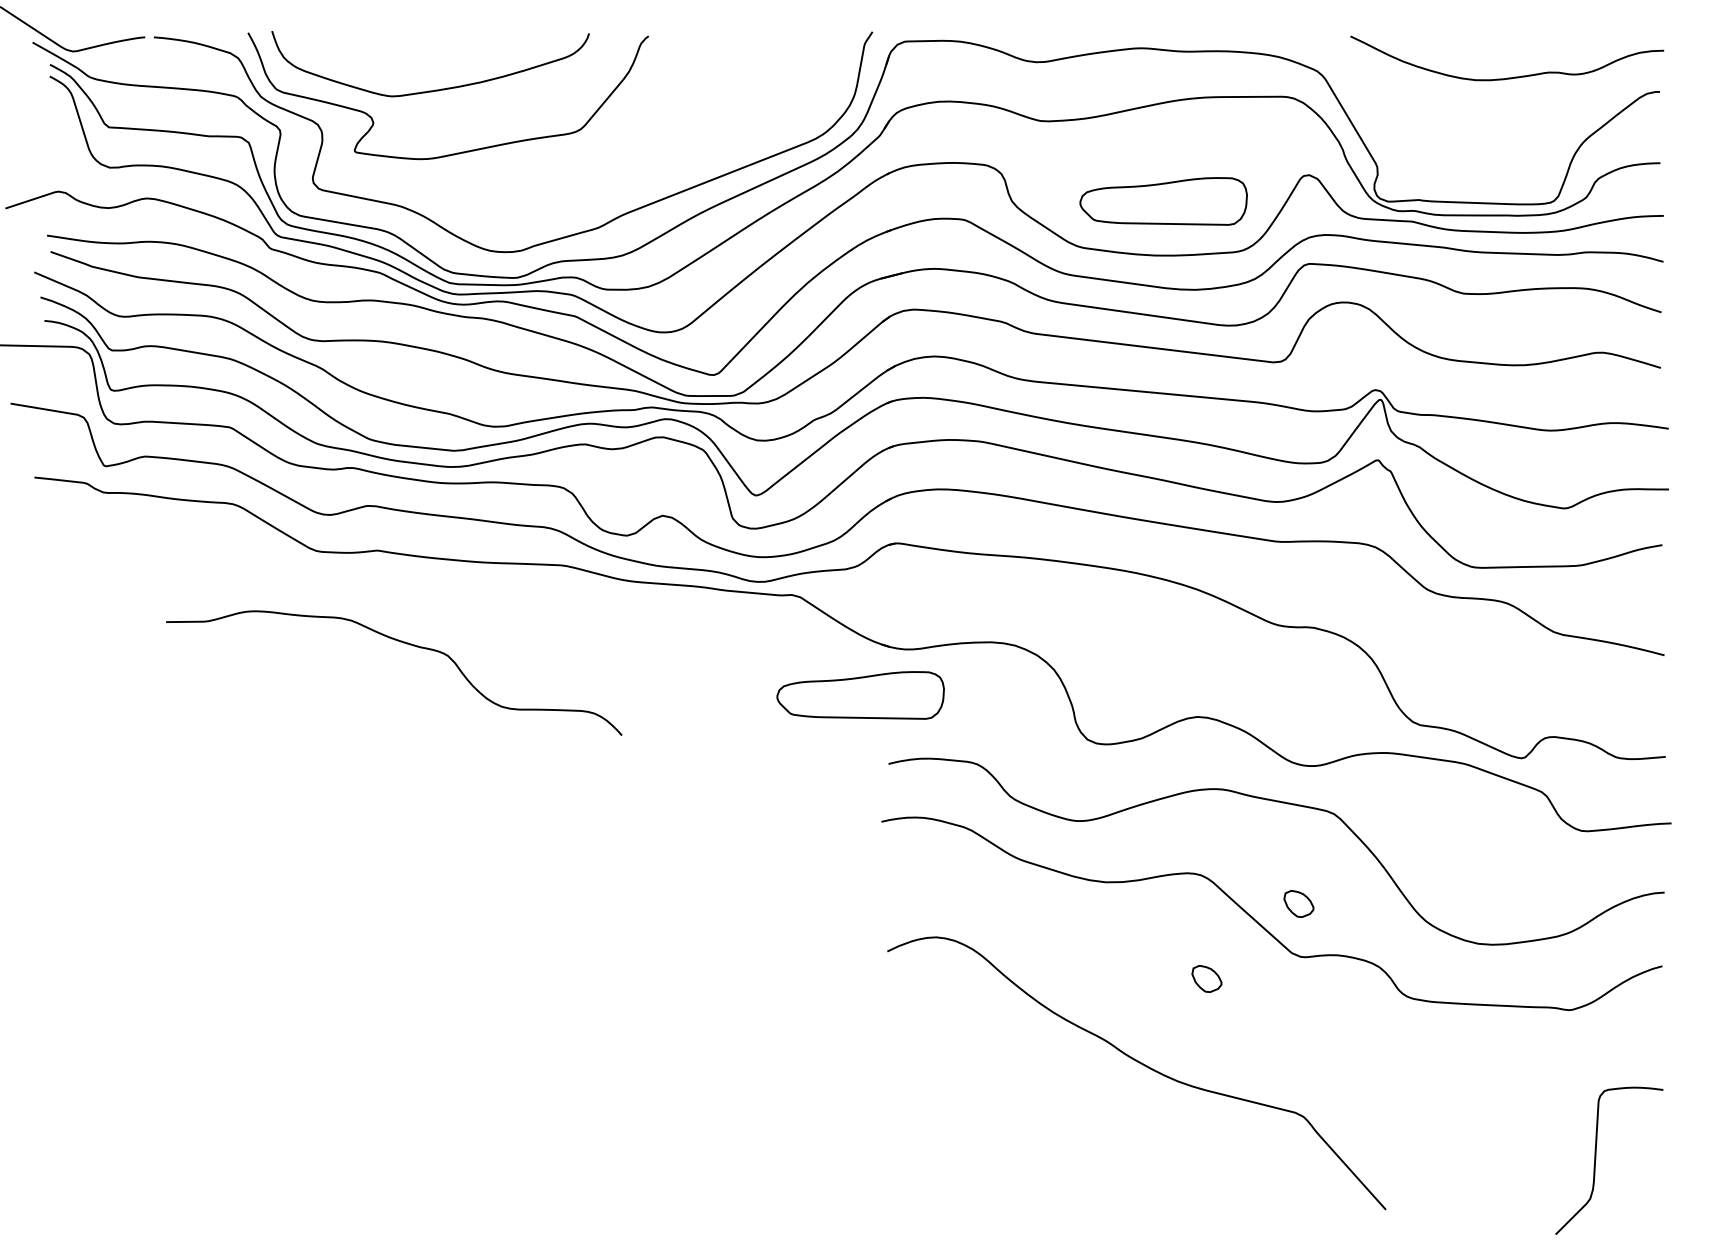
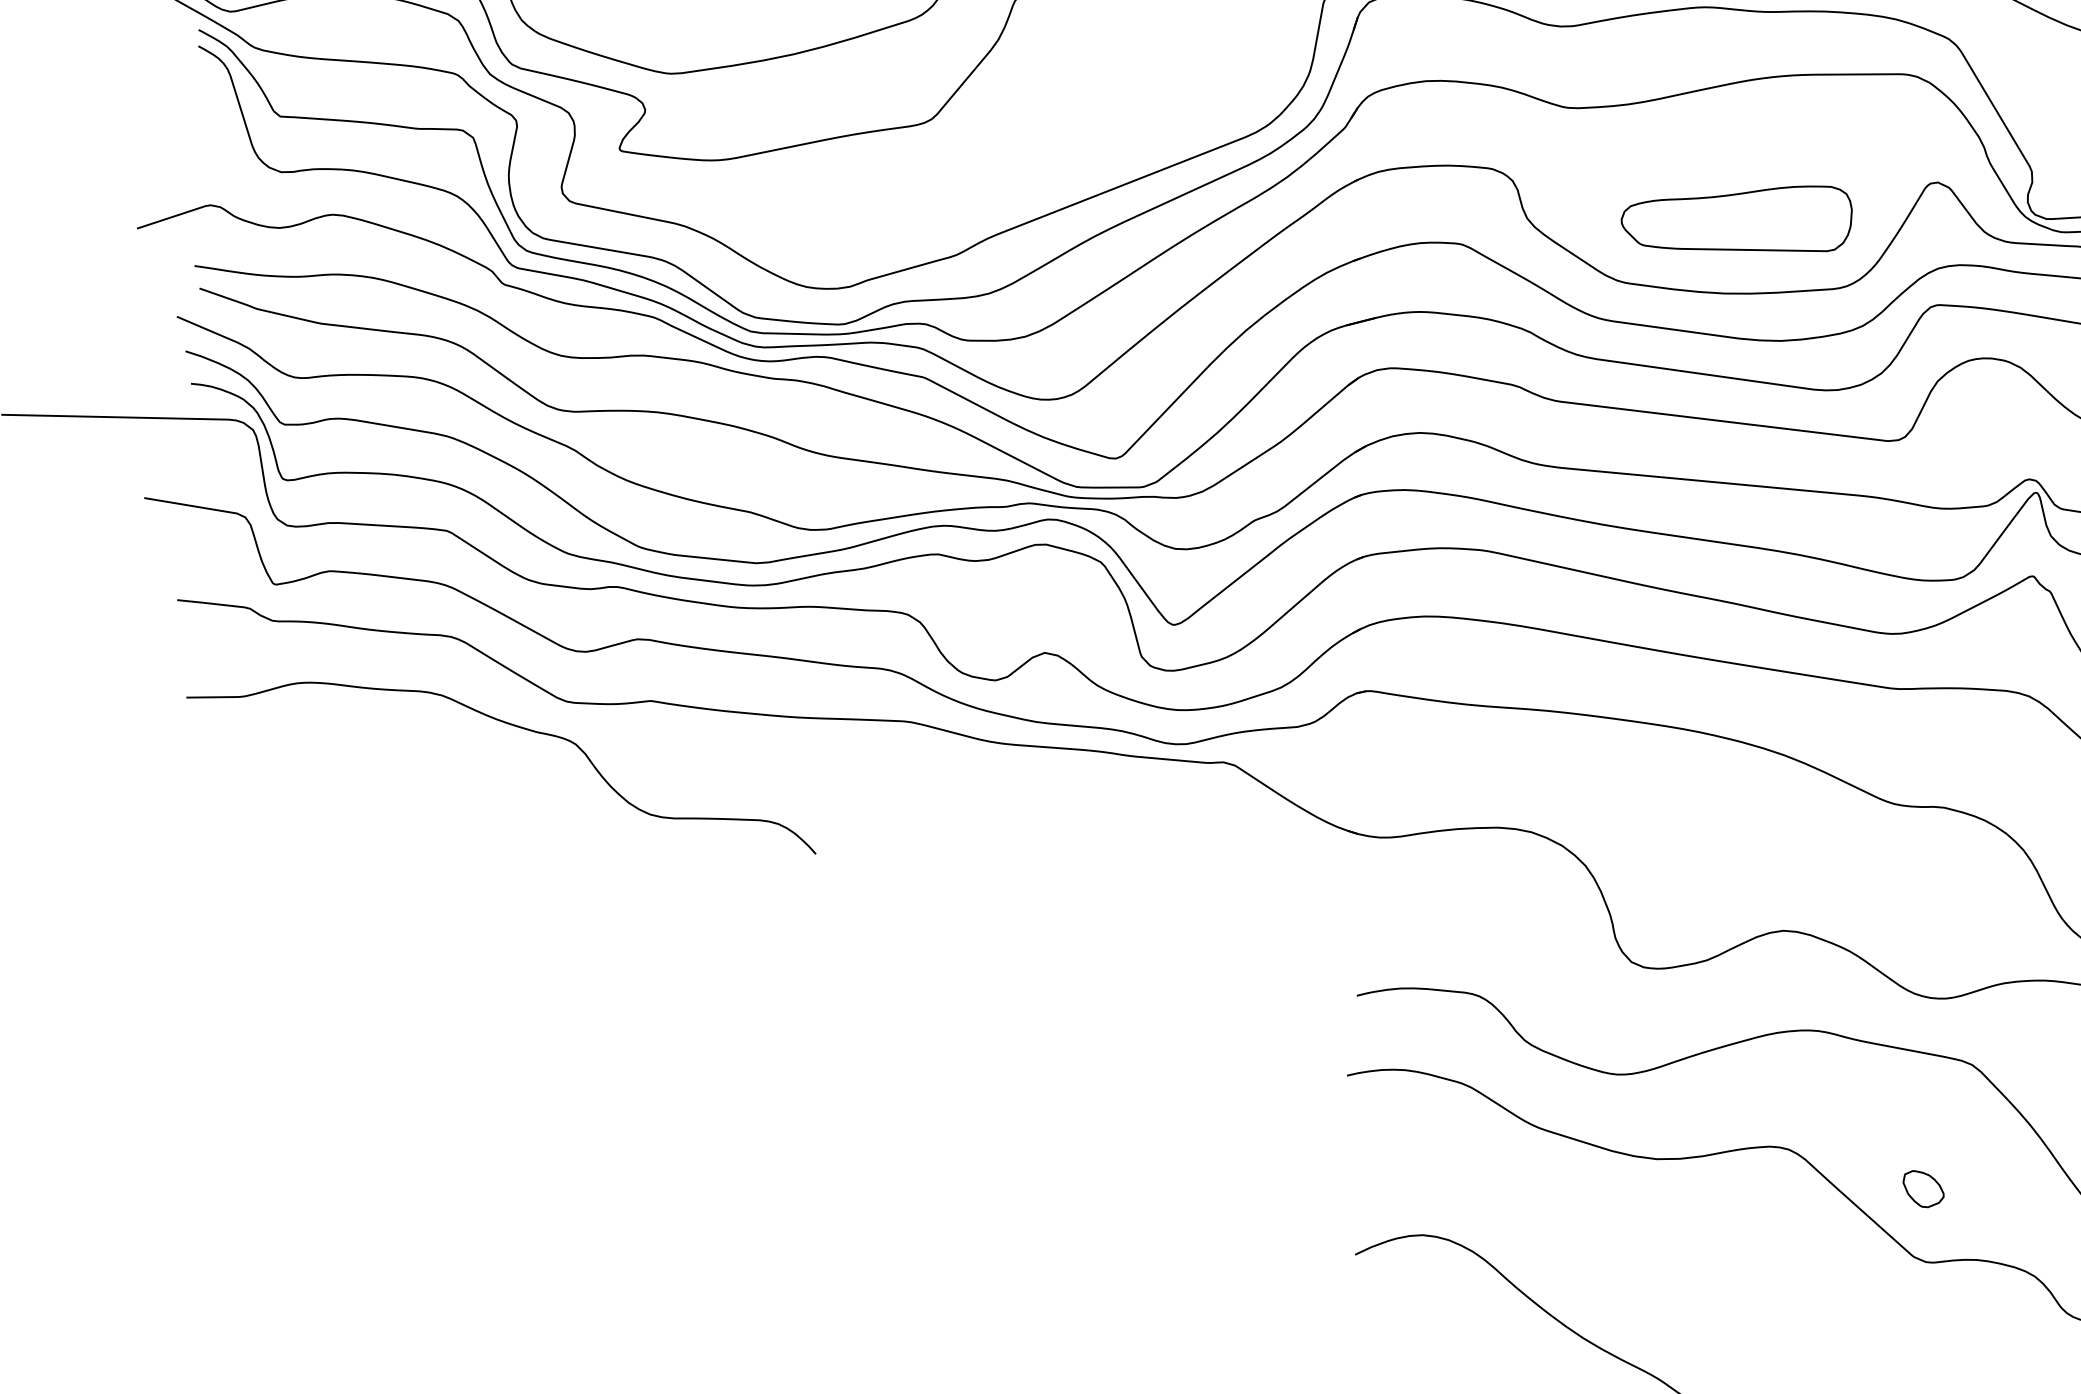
curve: (403, 643) -> (514, 727), moved
part: (860, 695) -> (1318, 901), removed
part: (1206, 978) -> (1795, 1292), removed

